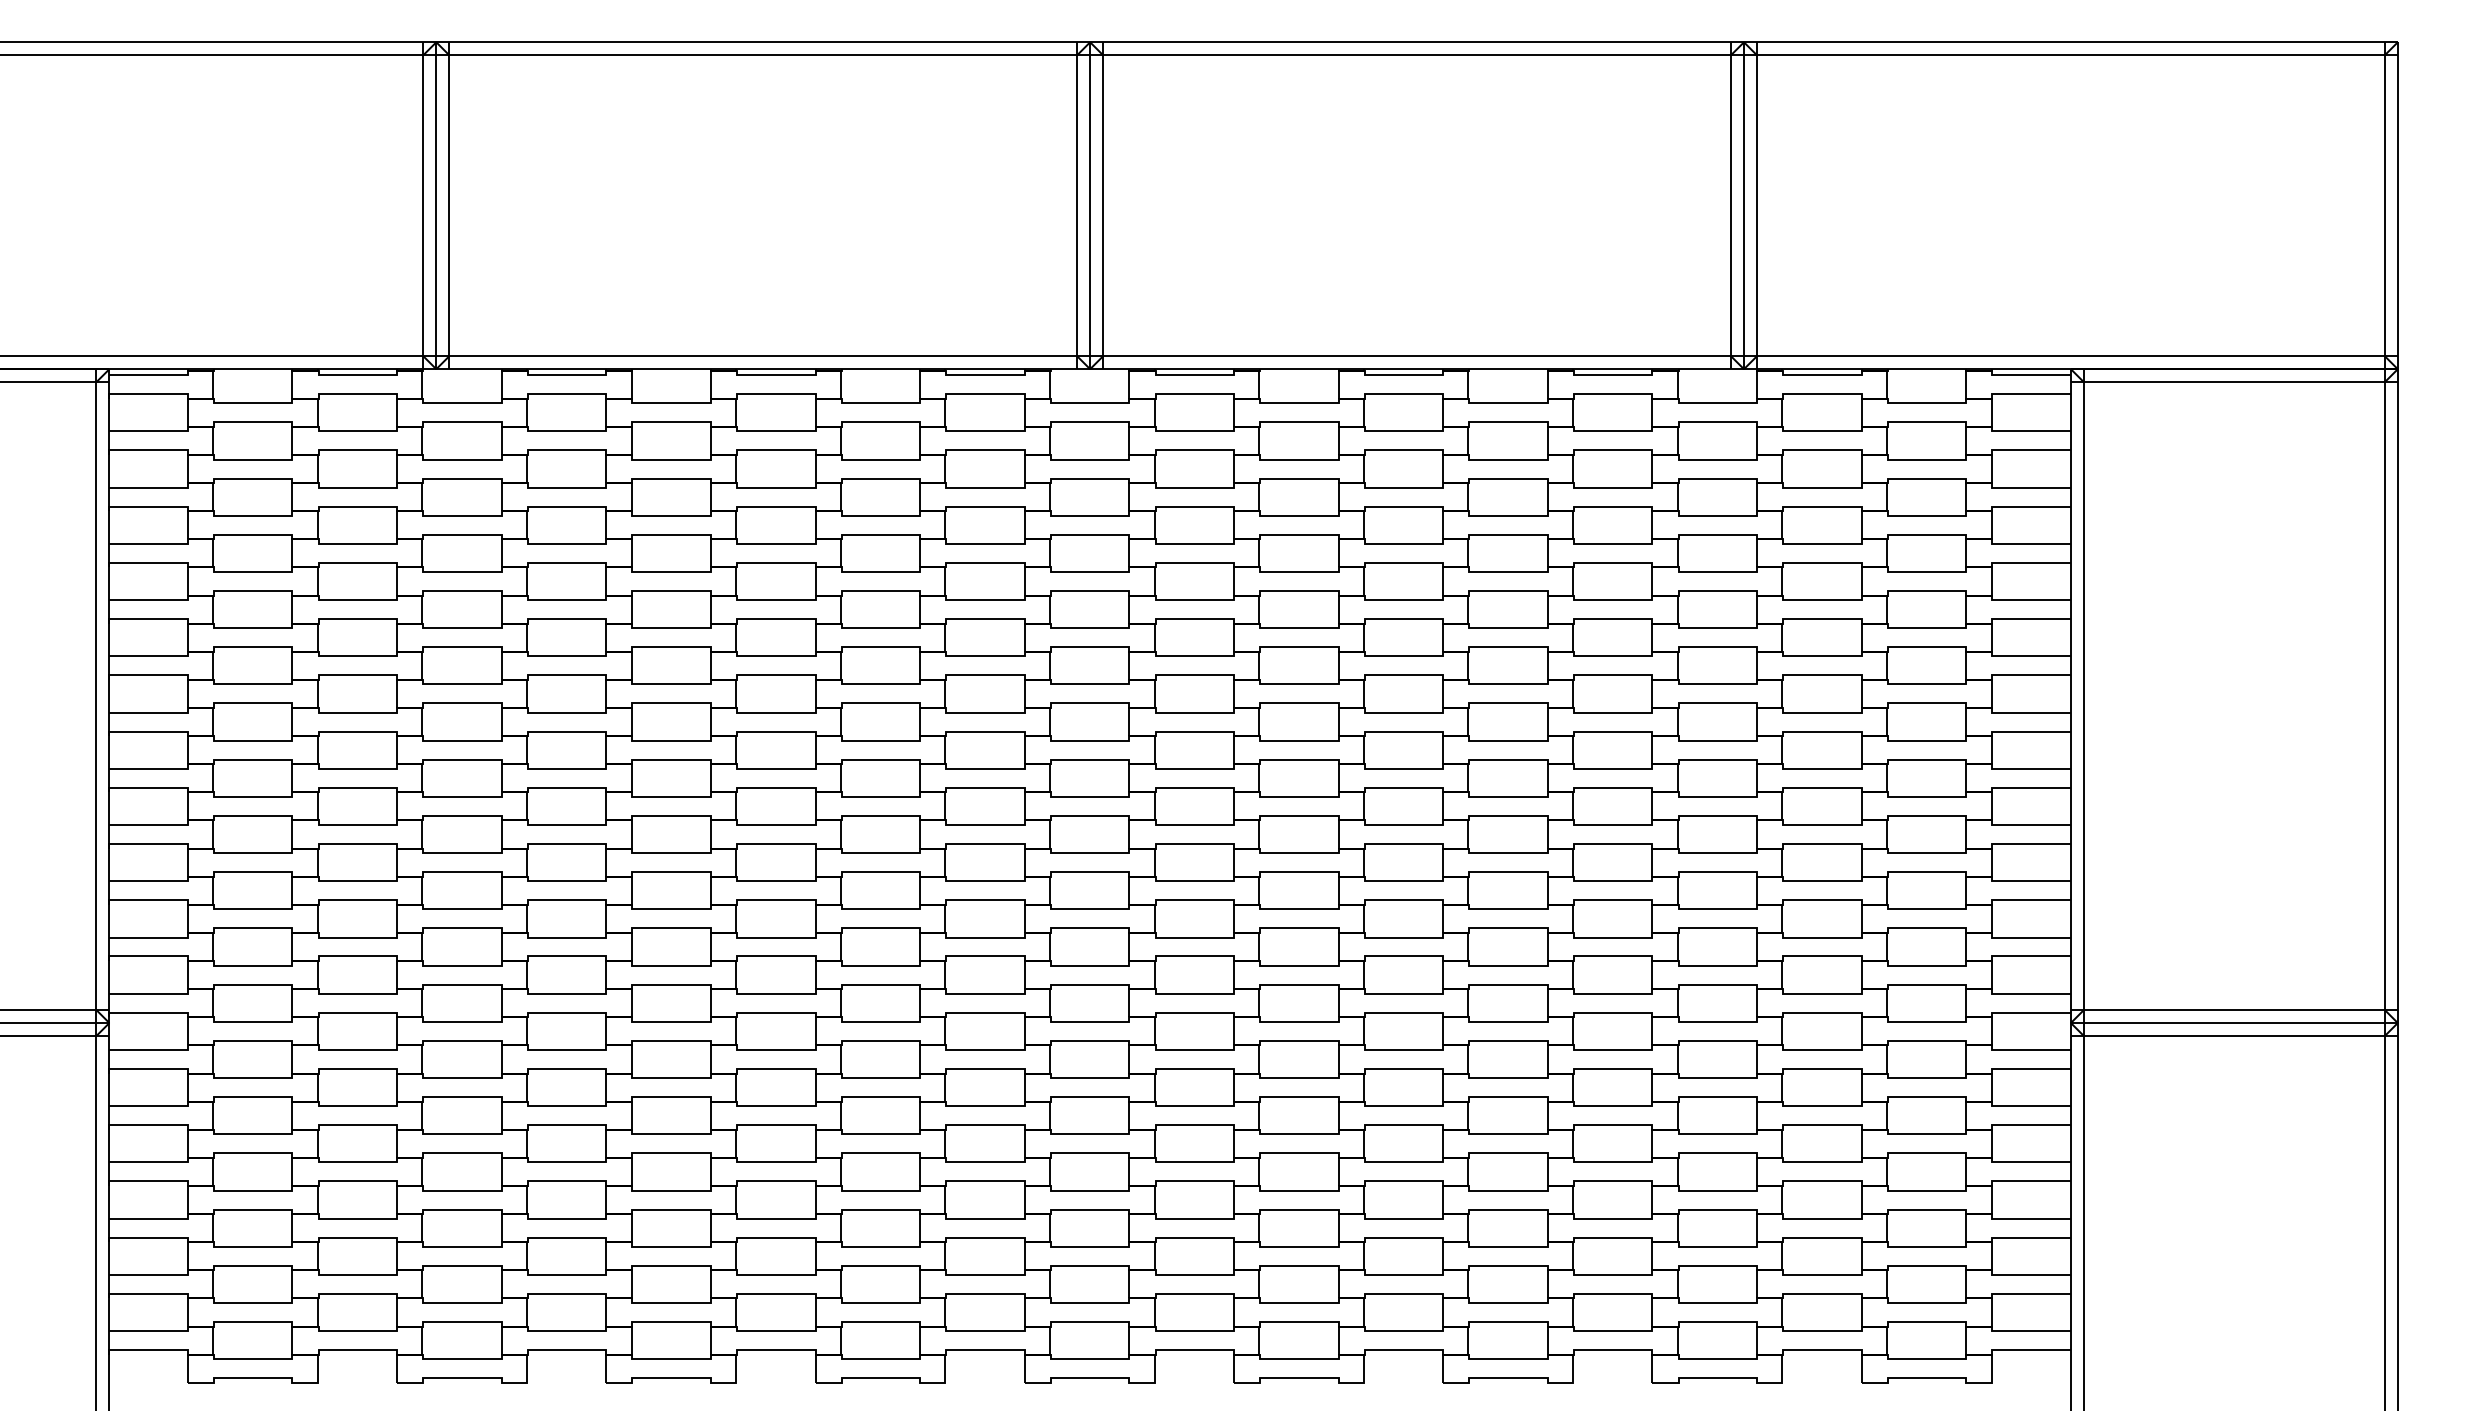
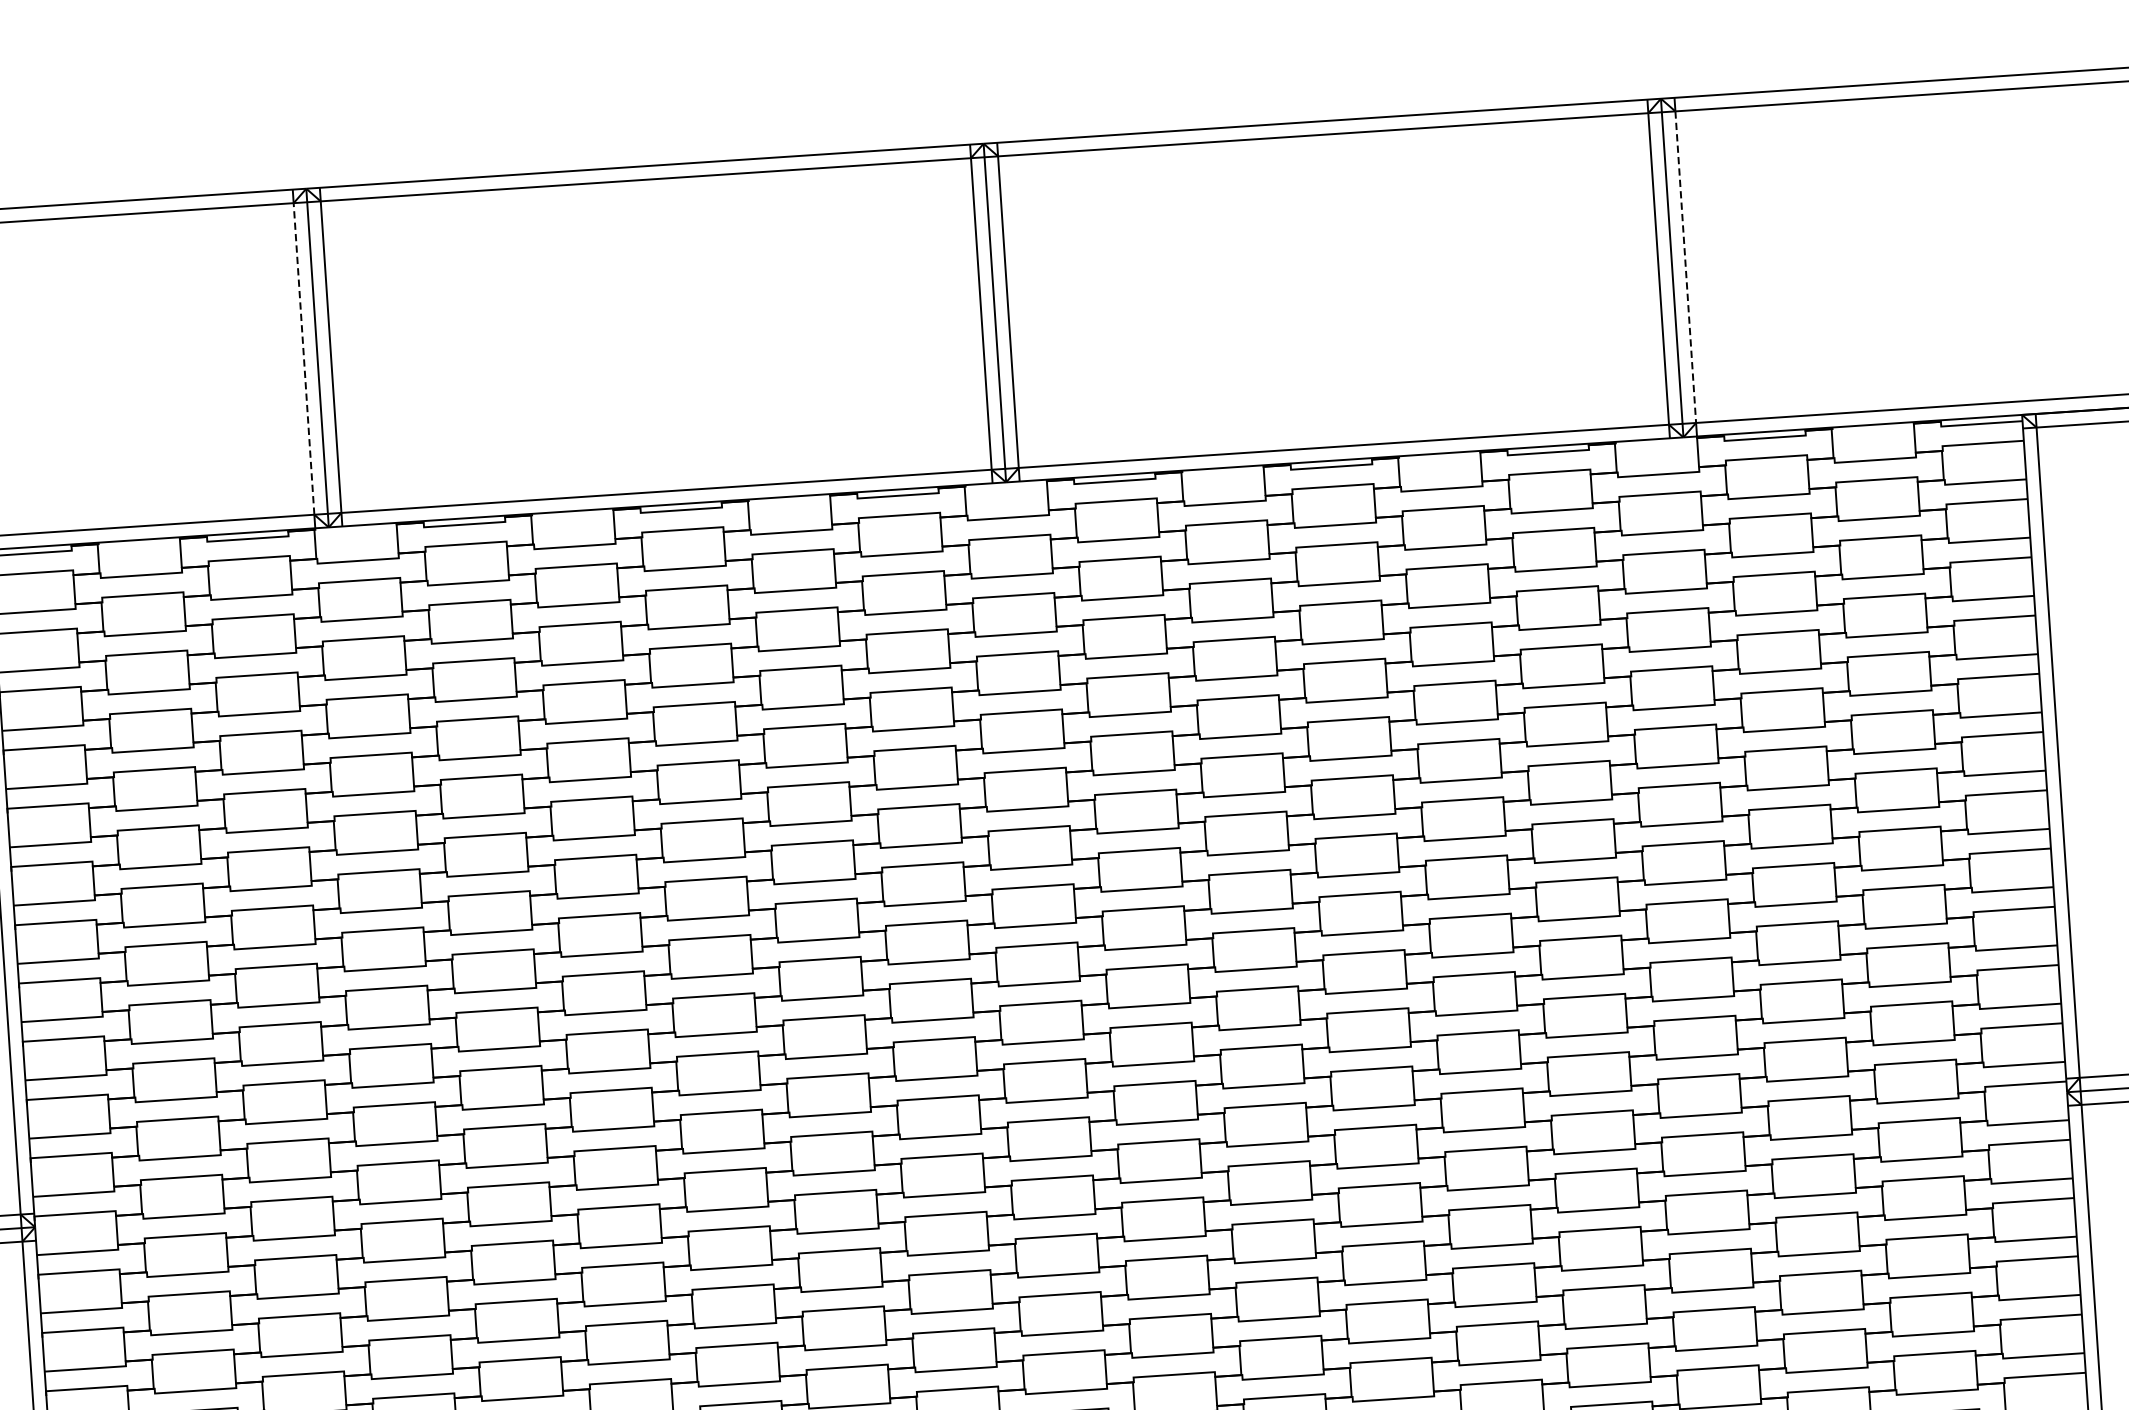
line: (423, 205) -> (304, 358), solid -> dashed
line: (1757, 206) -> (1686, 267), solid -> dashed

